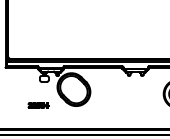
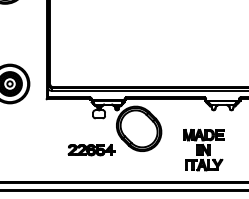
part: (121, 104) -> (203, 149), added
part: (38, 105) -> (91, 150), size x1.67

